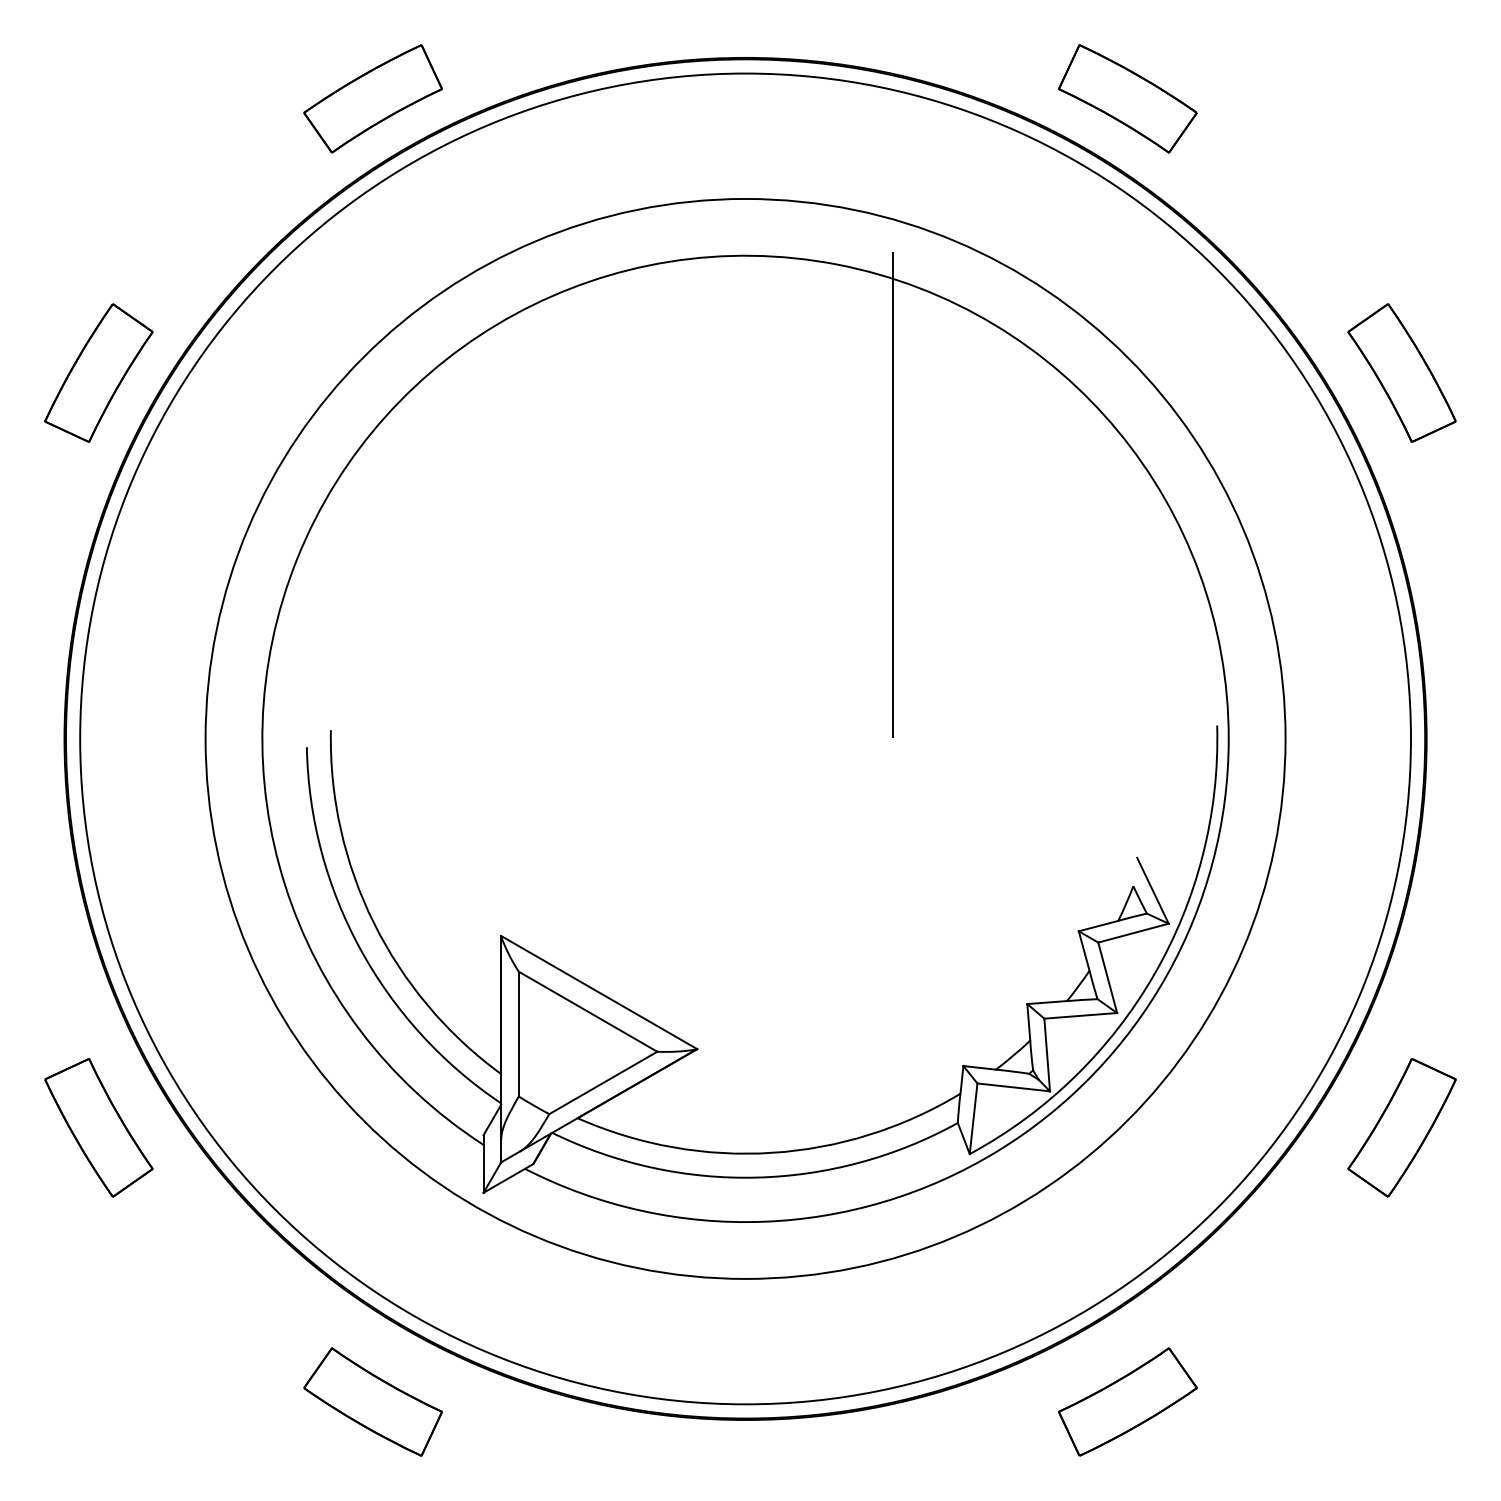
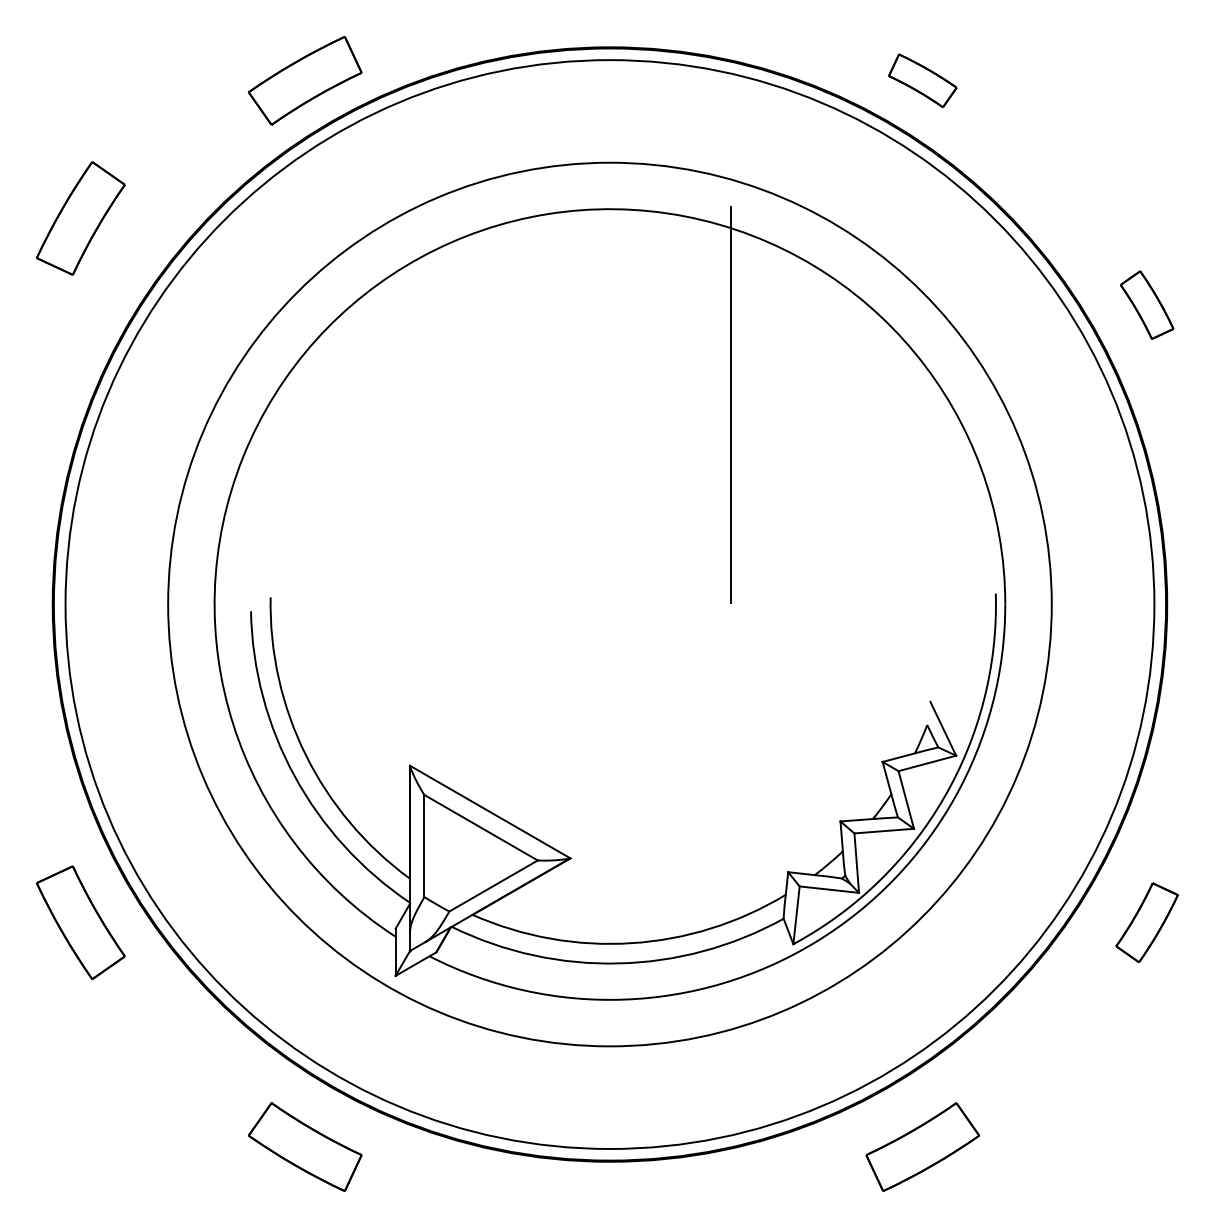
part: (1127, 98) -> (922, 80), size x0.6
part: (98, 372) -> (80, 217), moved
part: (1401, 372) -> (1146, 304), size x0.6
part: (1401, 1127) -> (1146, 922), size x0.7

